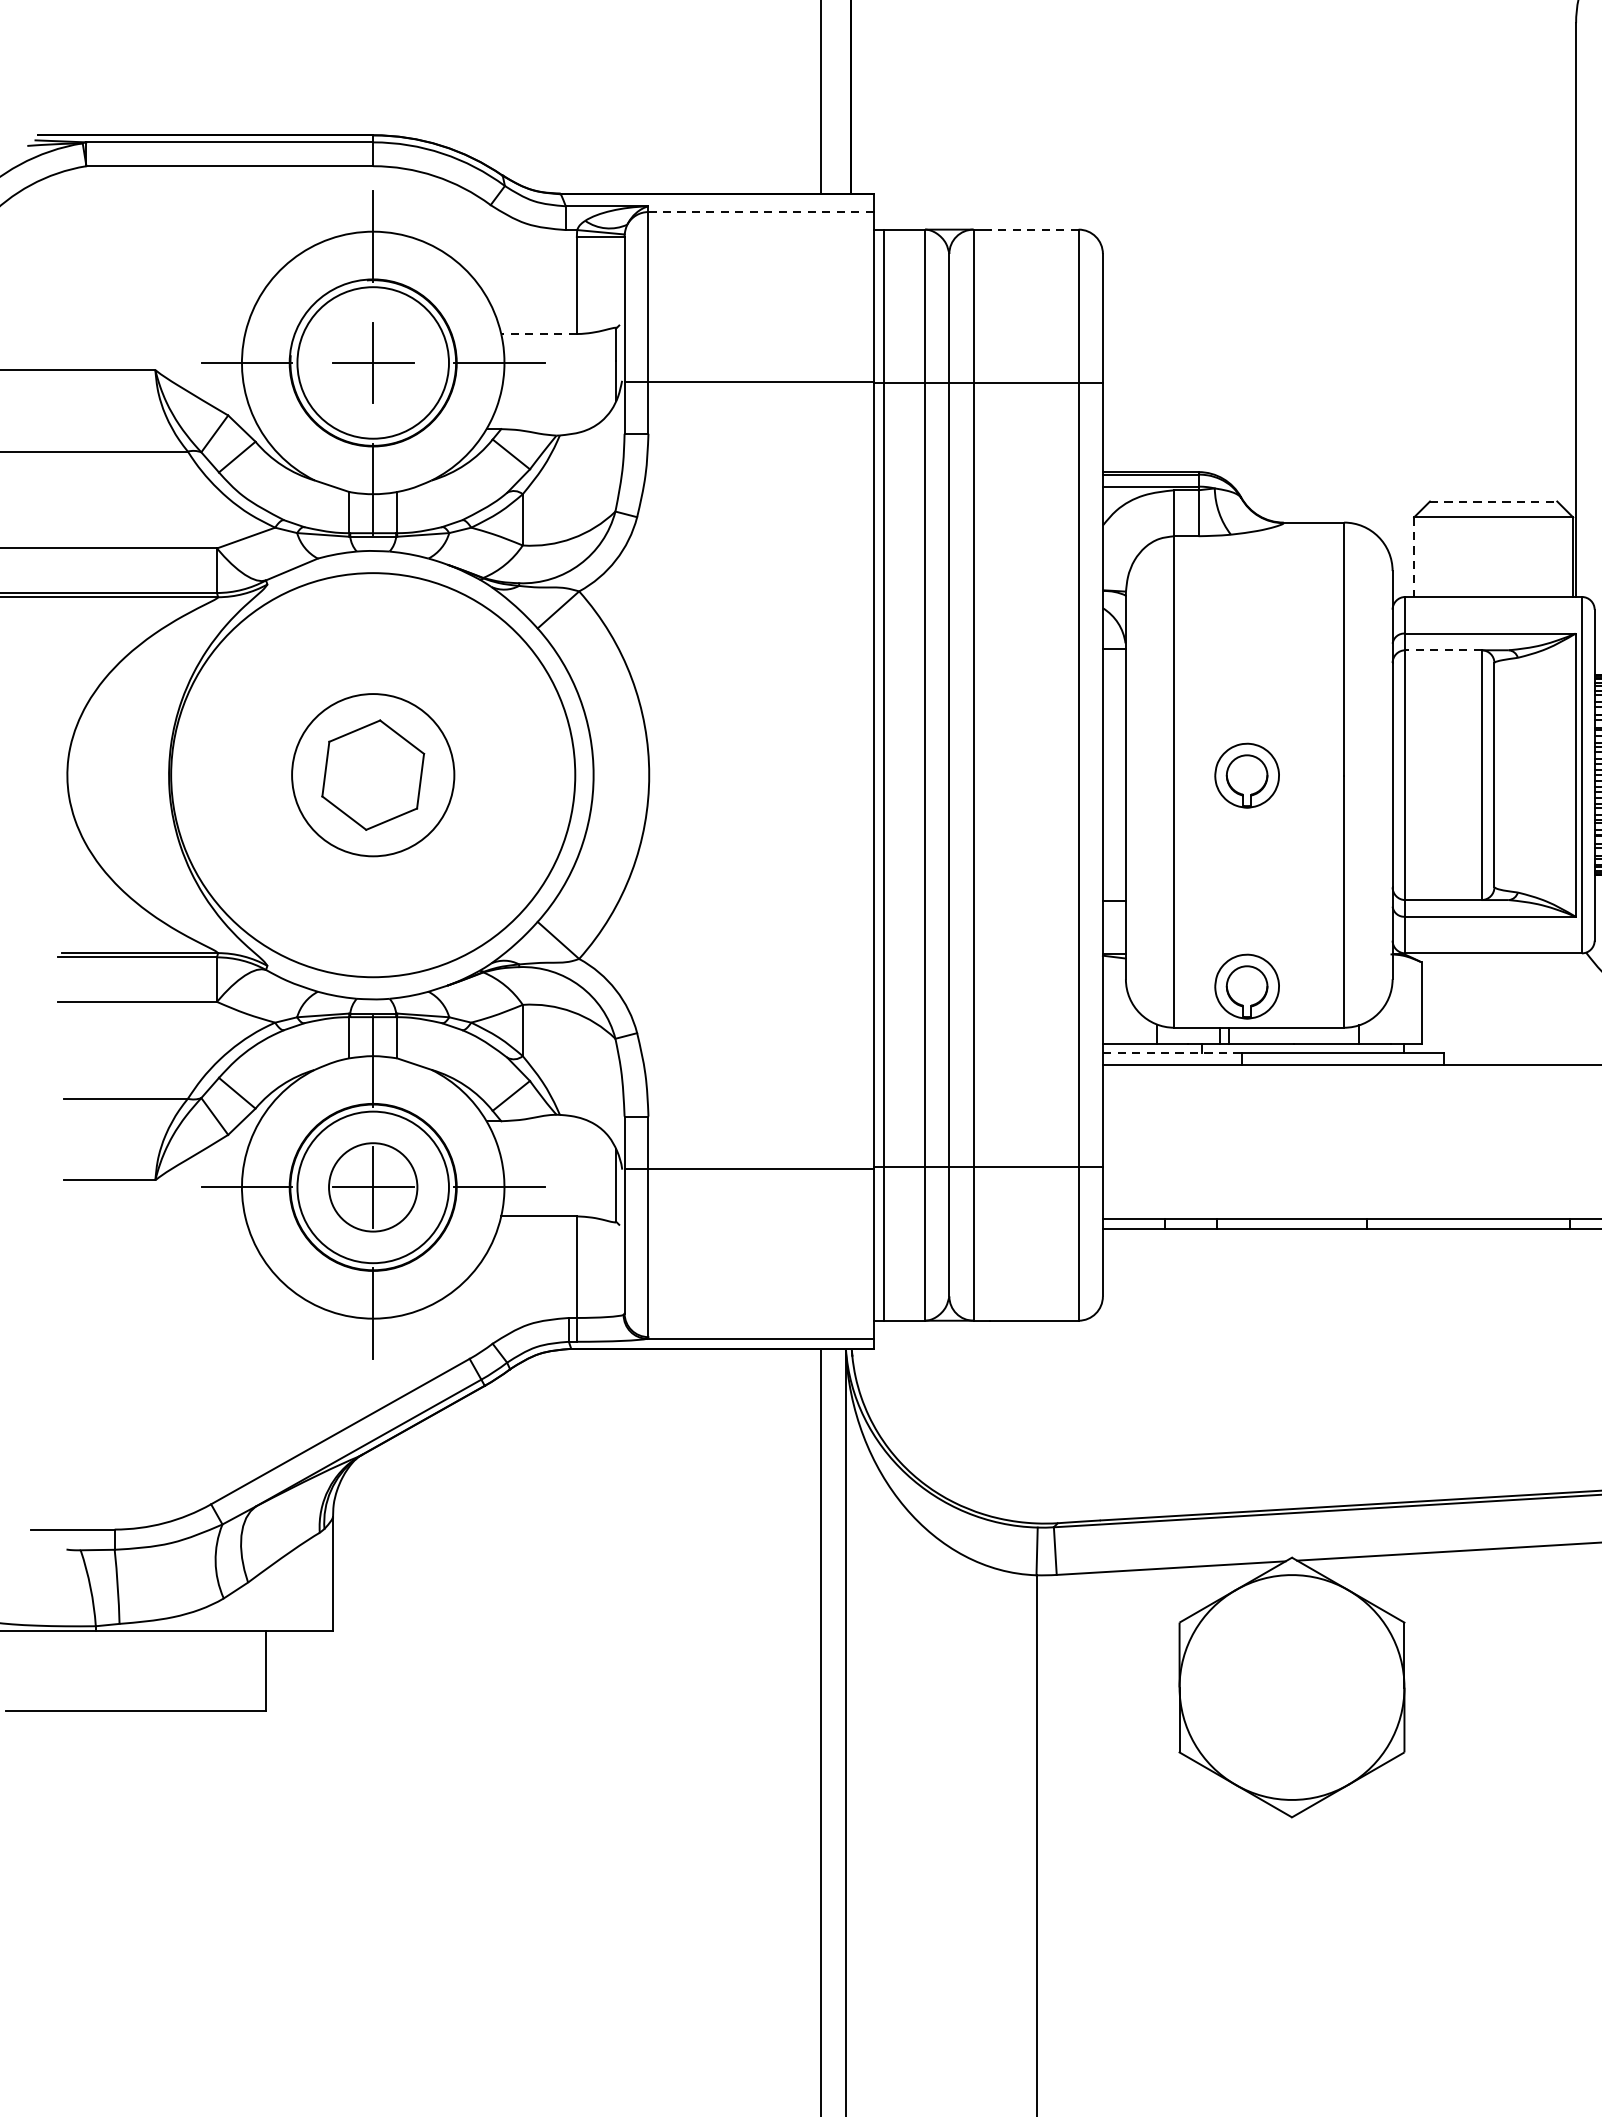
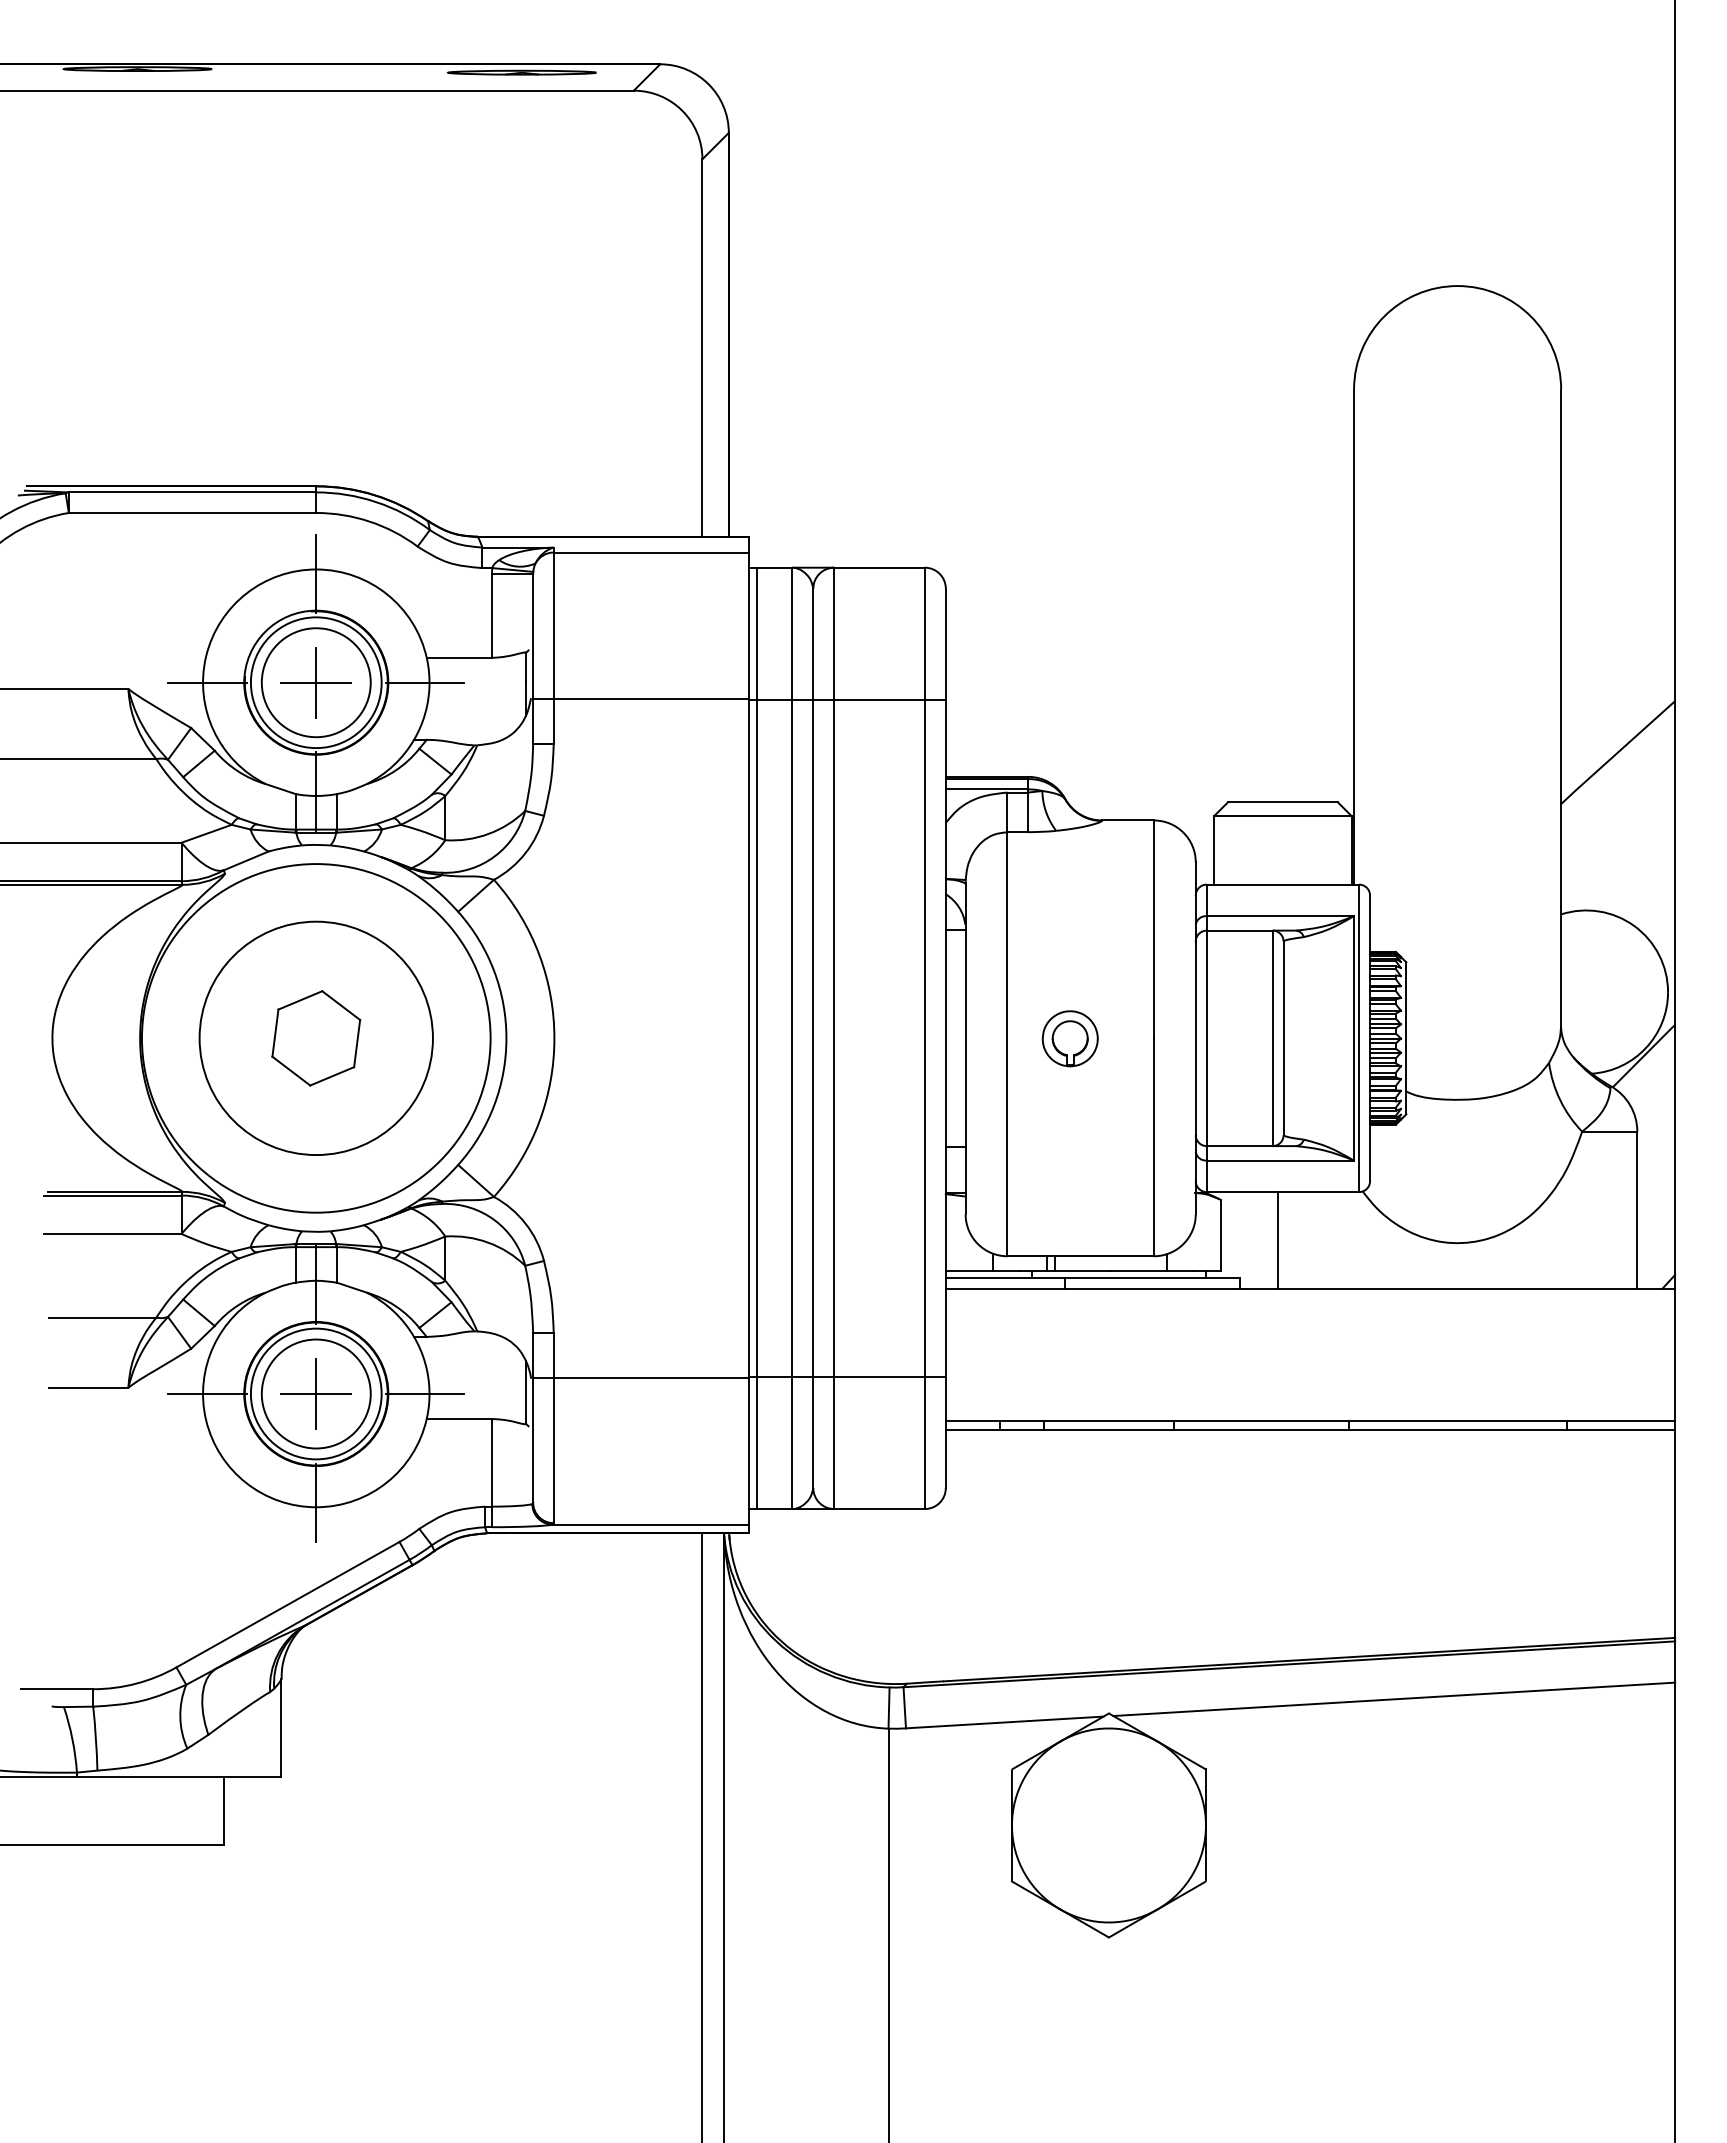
line: (761, 212) -> (651, 552), dashed -> solid
line: (1034, 229) -> (886, 567), dashed -> solid
line: (539, 333) -> (459, 657), dashed -> solid
circle: (372, 362) -> (315, 682), added
line: (1493, 501) -> (1282, 802), dashed -> solid
line: (1414, 557) -> (1214, 850), dashed -> solid
line: (1443, 650) -> (1239, 930), dashed -> solid
circle: (372, 775) -> (315, 1038), size x1.67
part: (1246, 986) -> (1069, 1220), removed
line: (1487, 1009) -> (1277, 1240), added
line: (1172, 1052) -> (1005, 1277), dashed -> solid
circle: (372, 1186) -> (315, 1393), size x1.43

